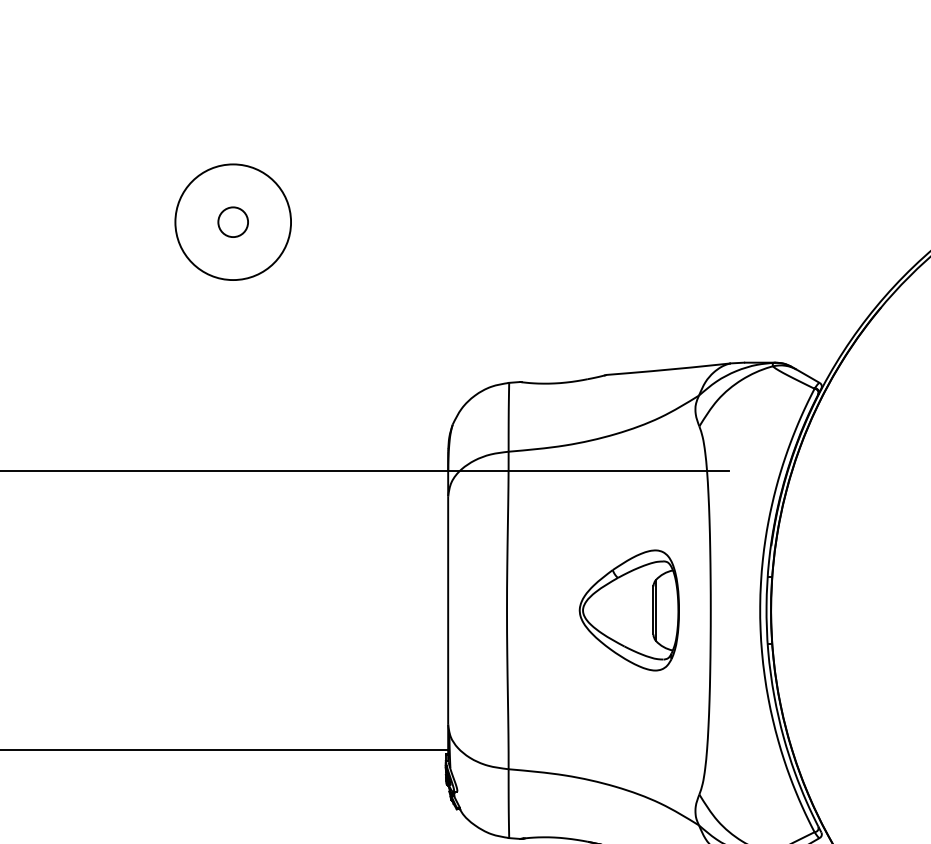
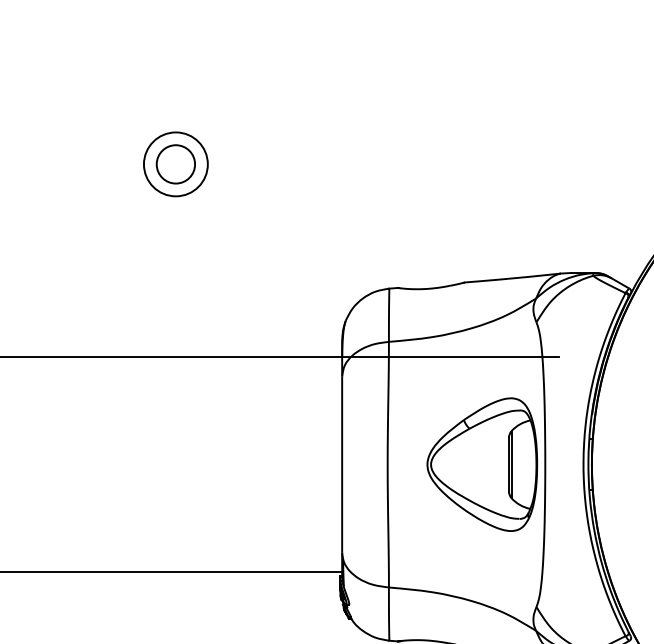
circle: (232, 221) -> (175, 163), size x0.71
circle: (233, 222) -> (176, 164), size x1.67
part: (629, 610) -> (482, 464), size x1.43

